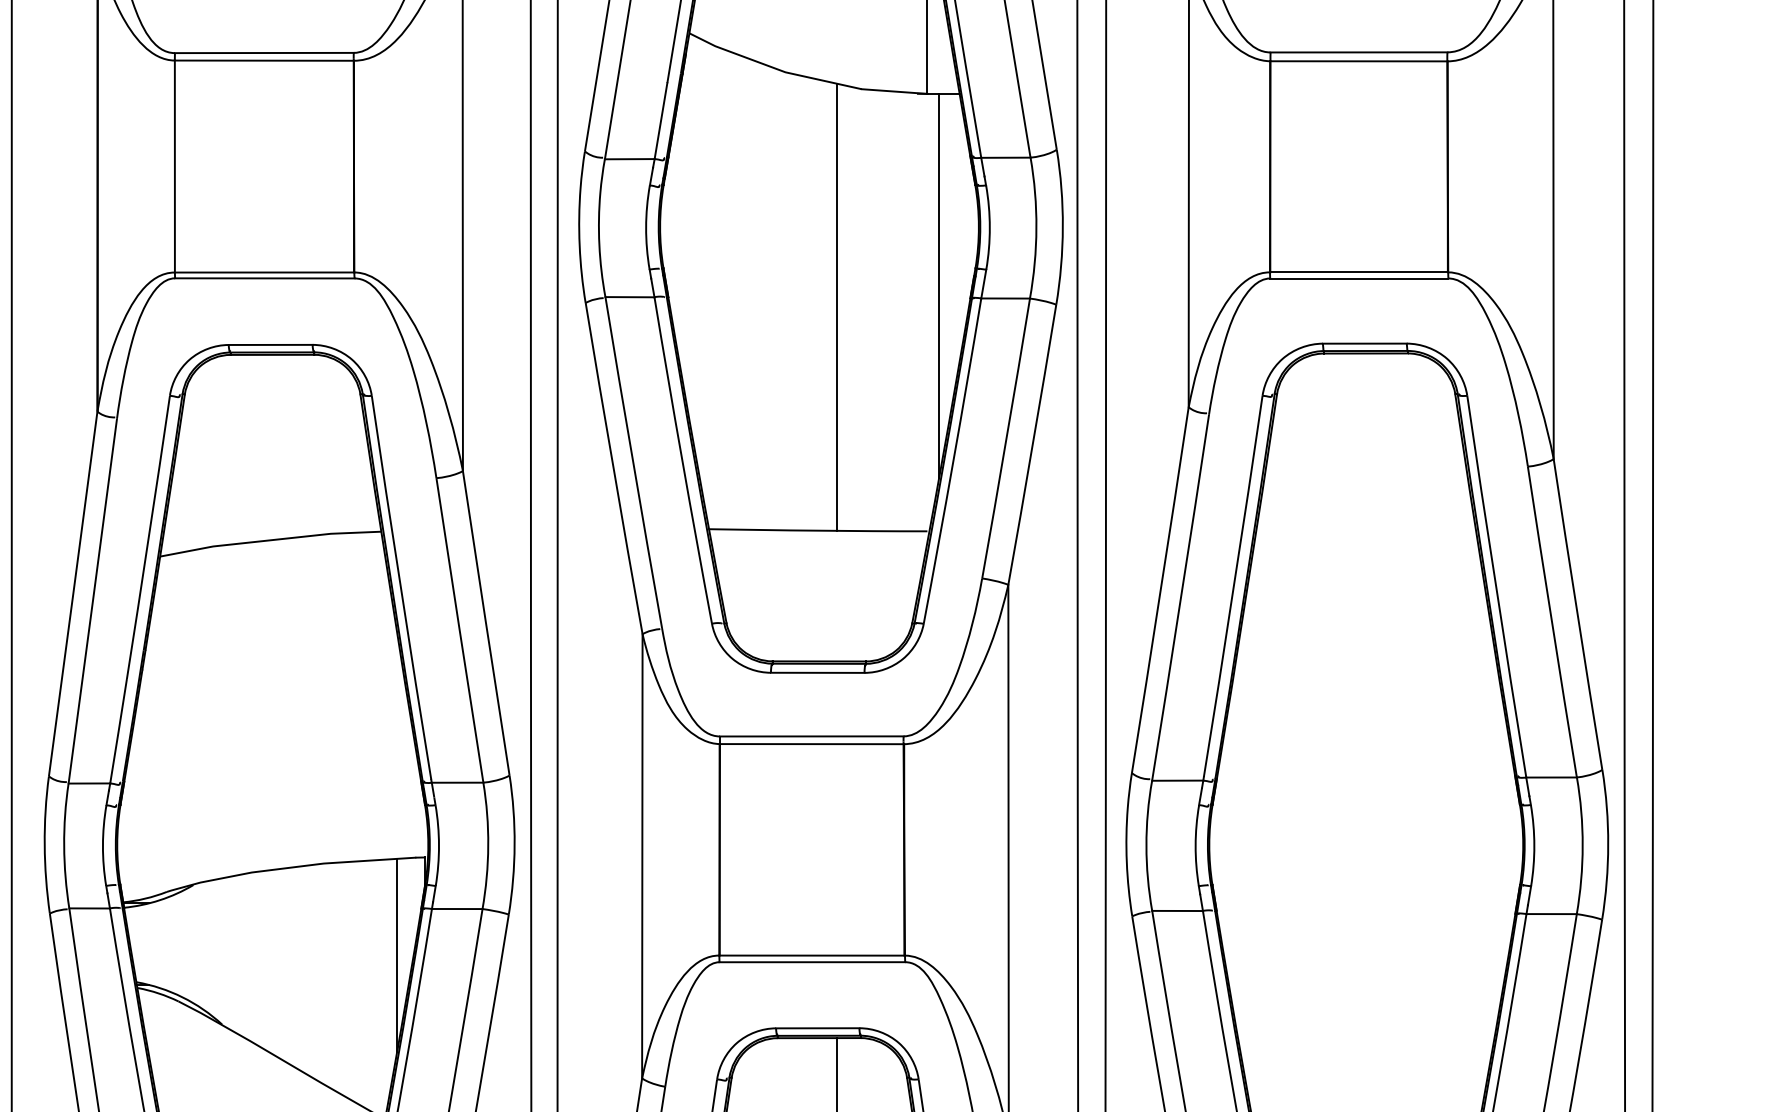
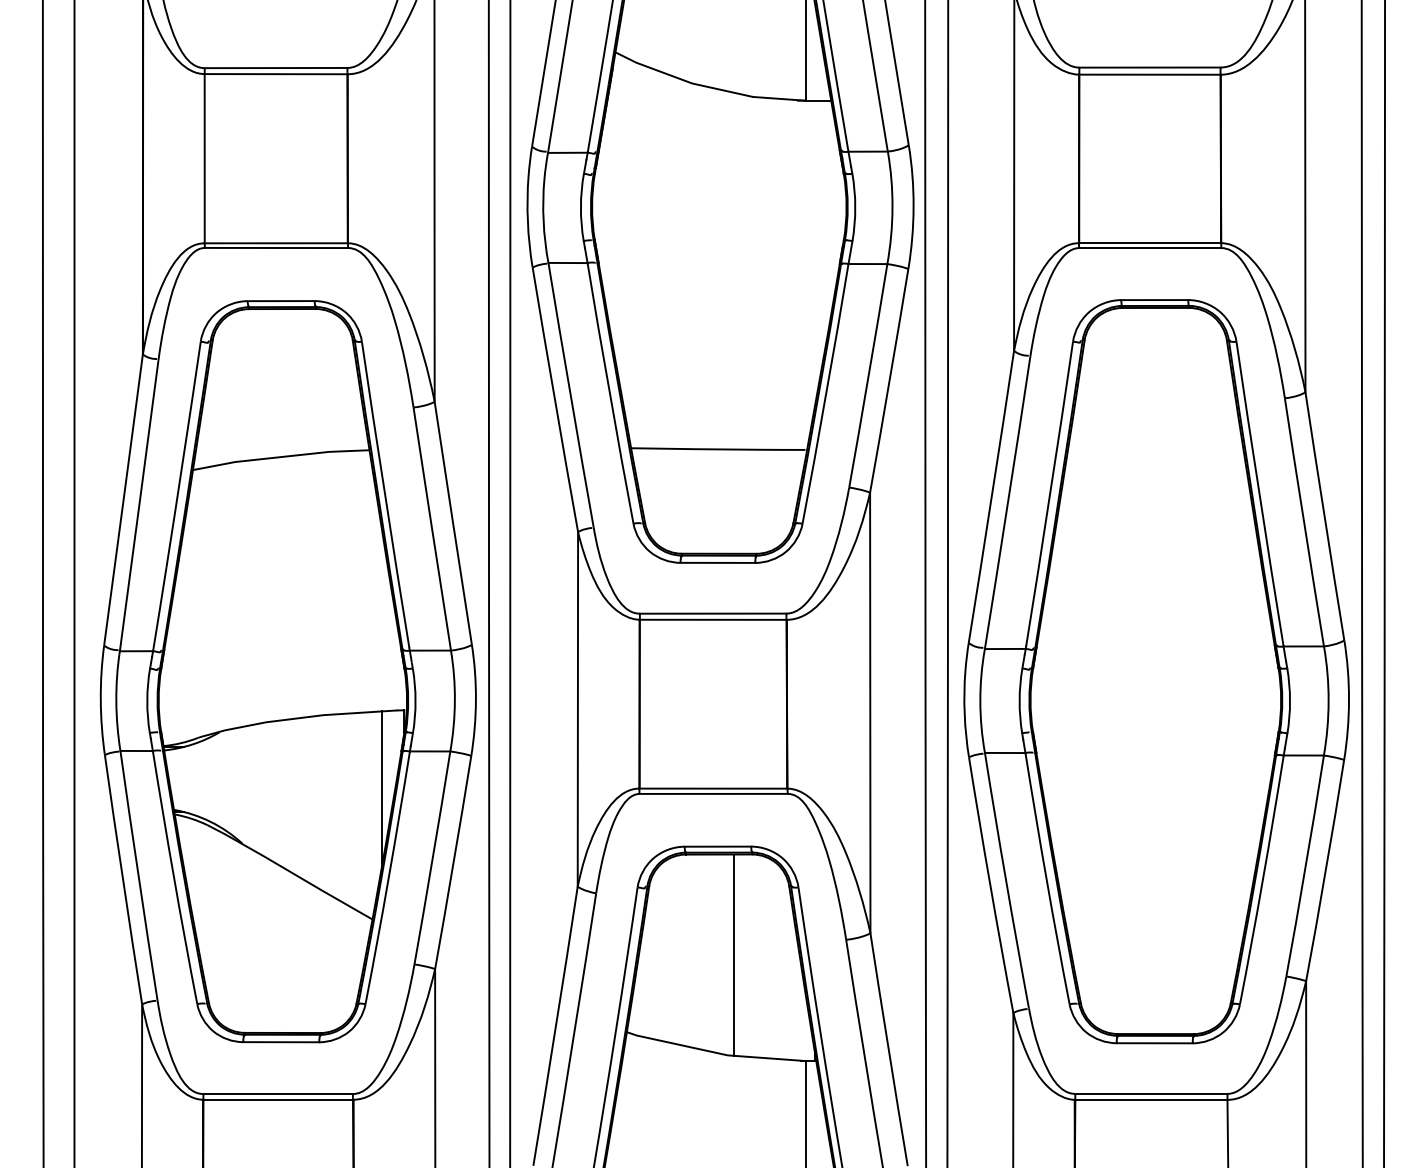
line: (938, 285) -> (814, 253), removed
line: (837, 306) -> (733, 270), removed

